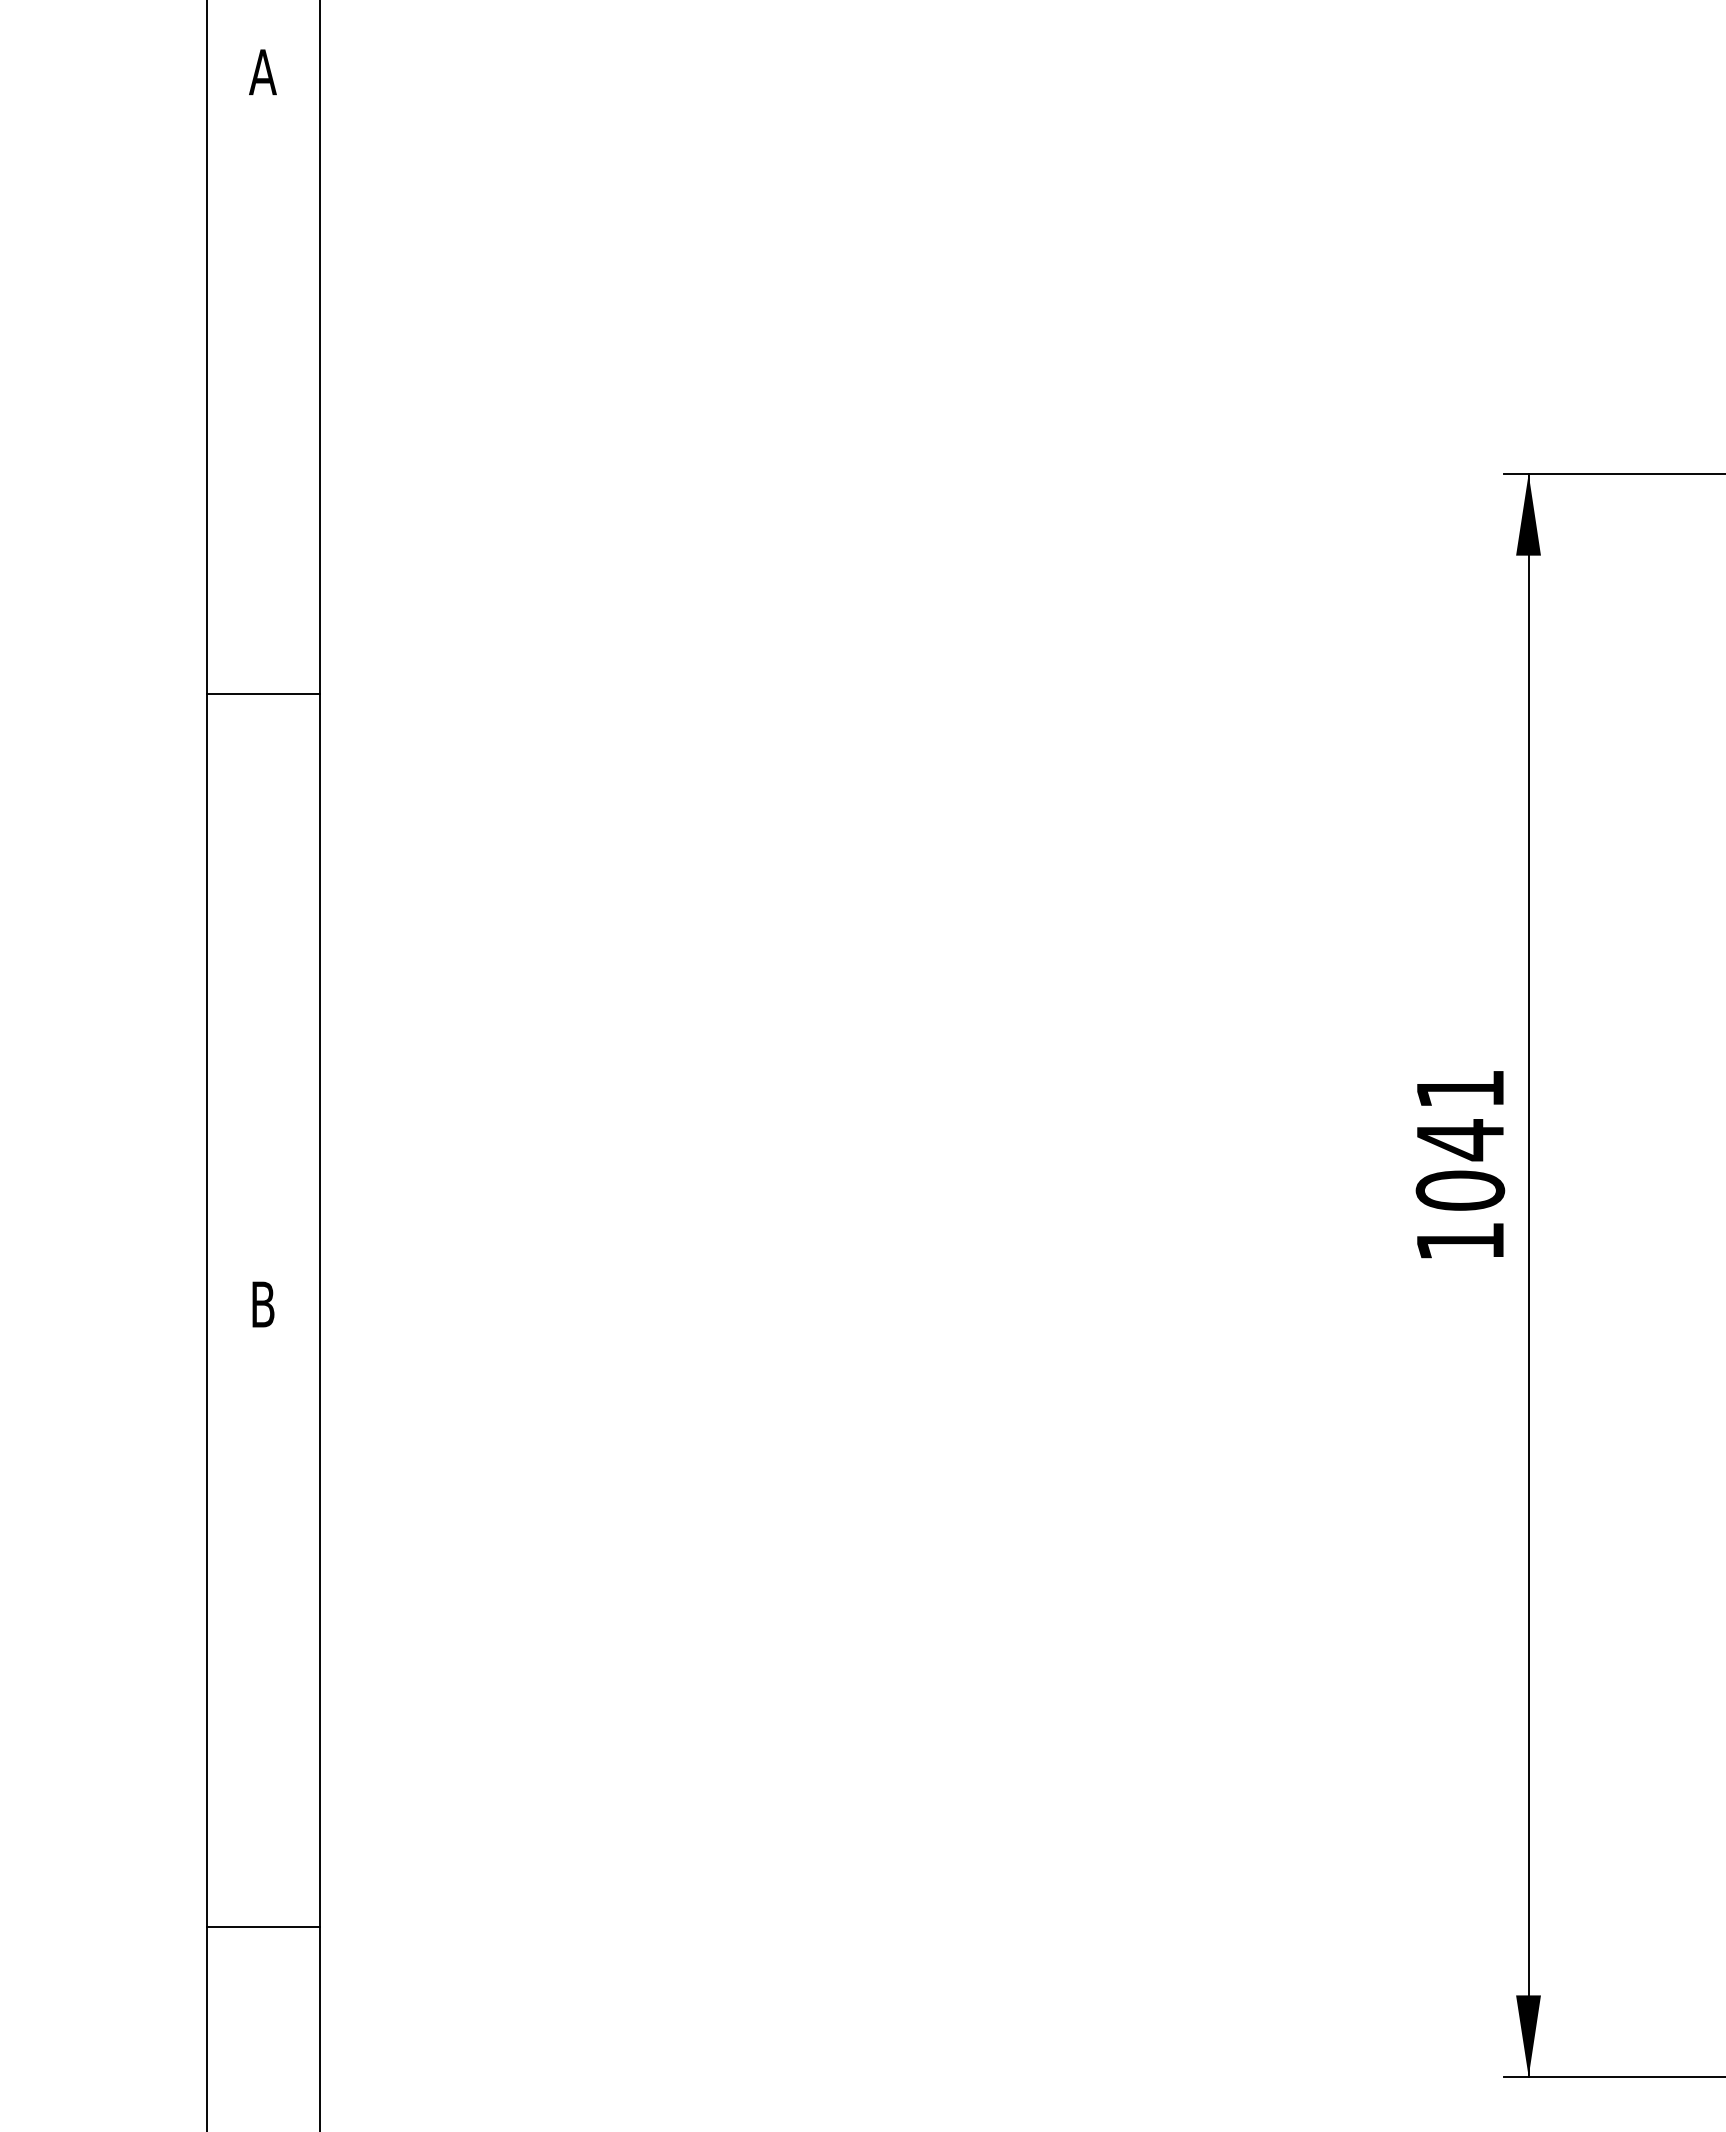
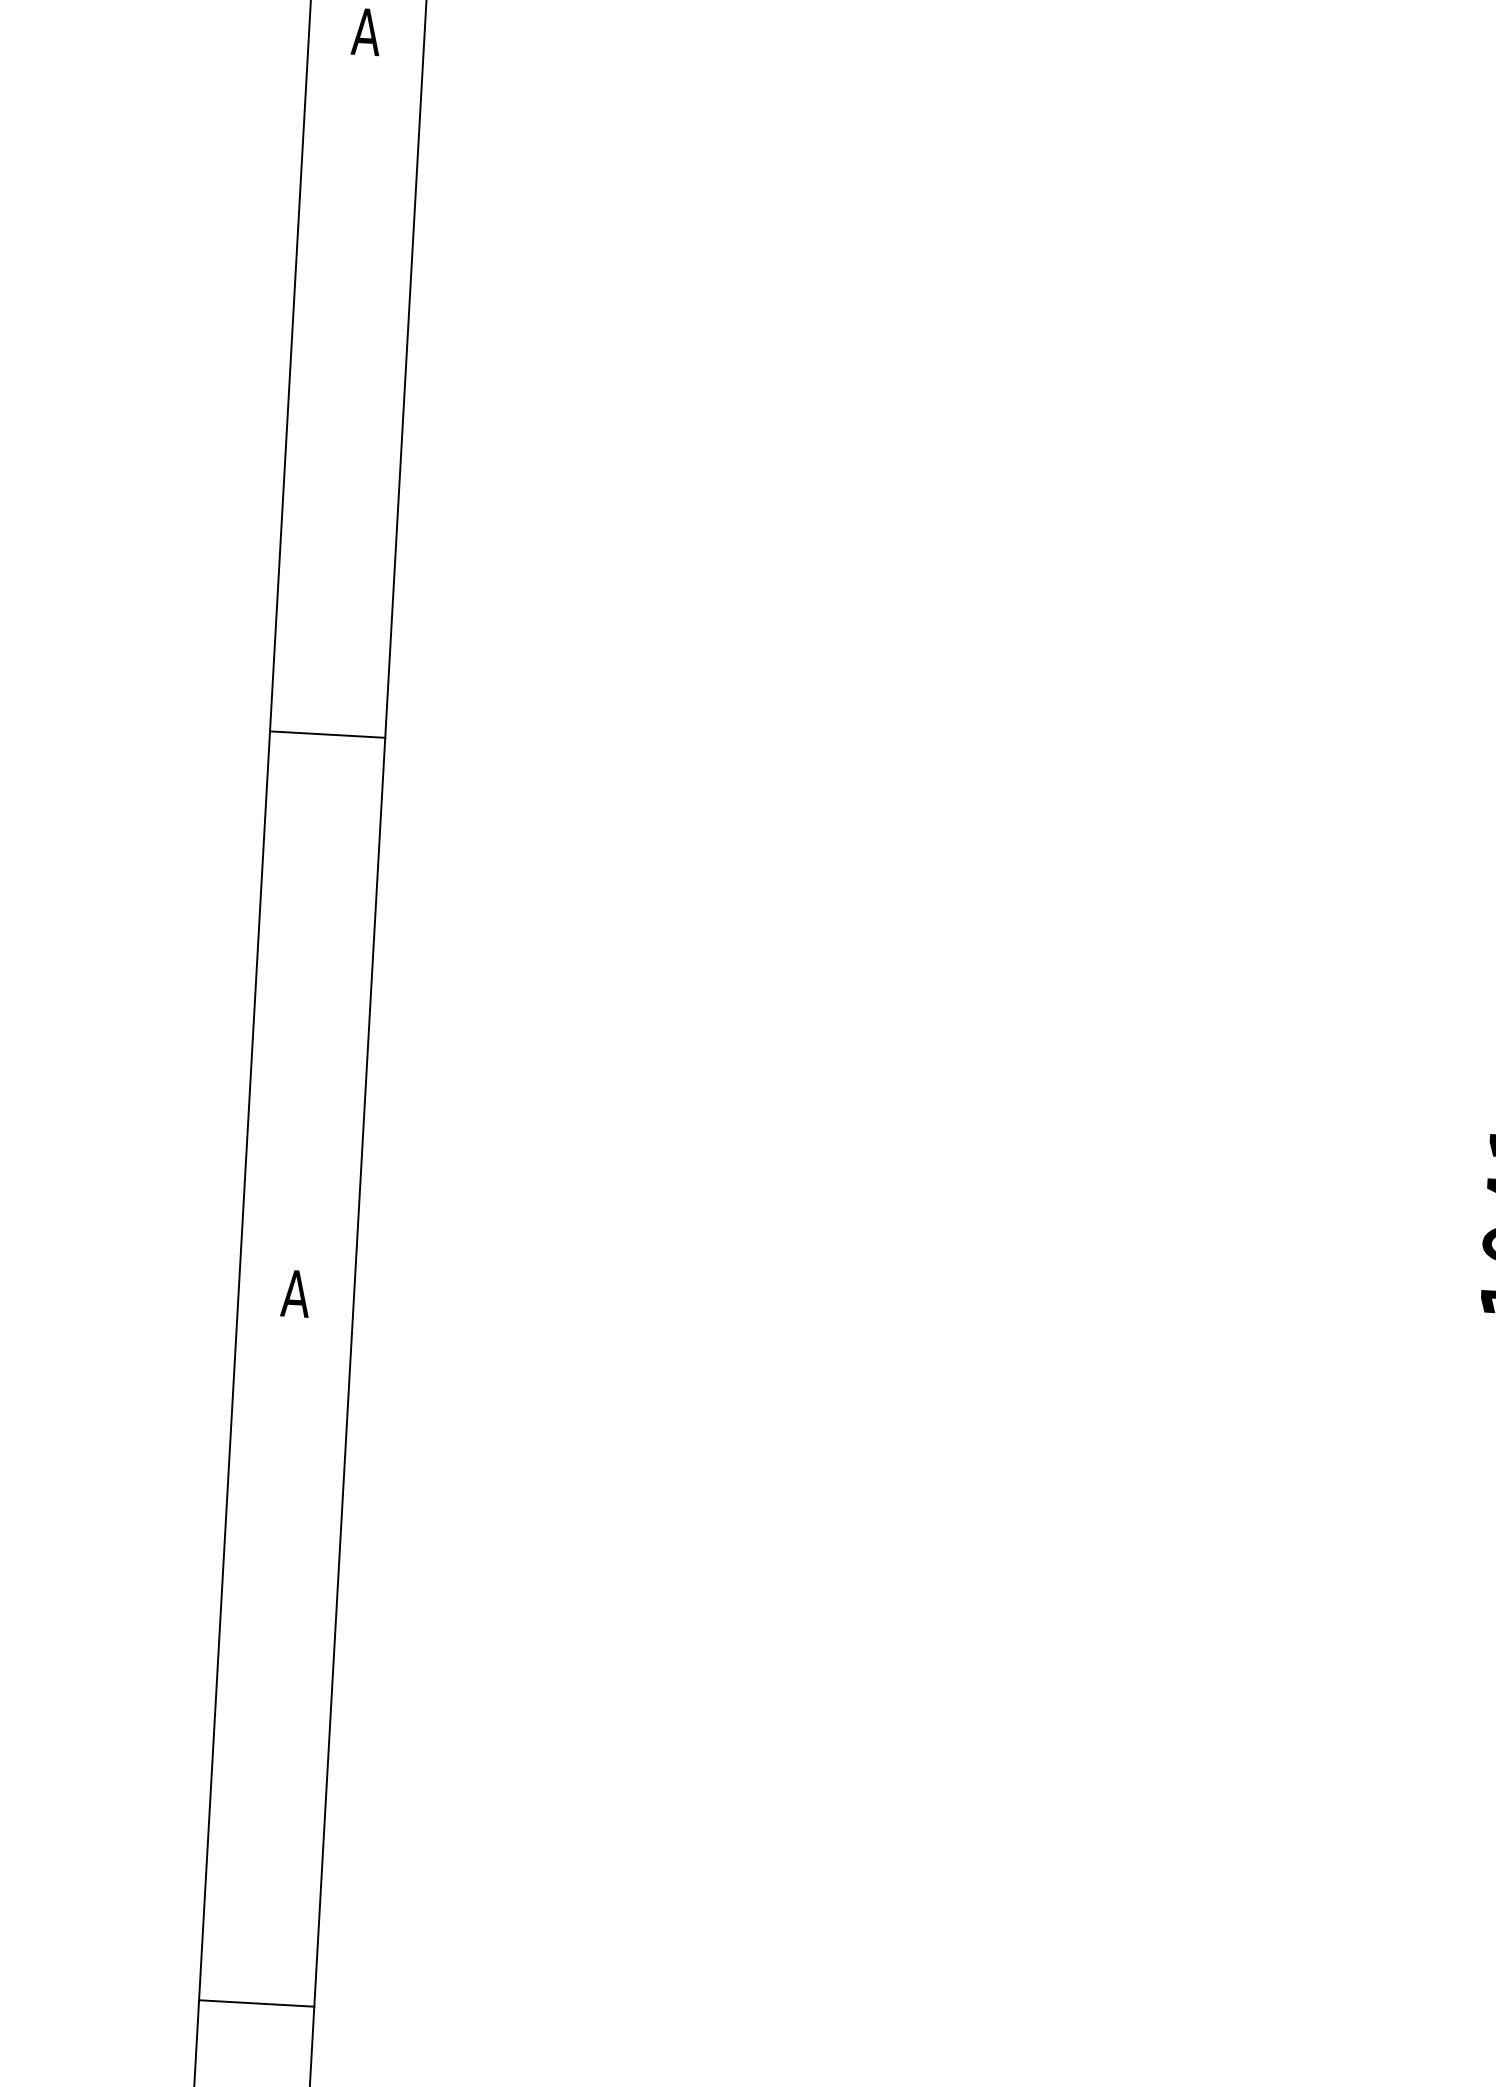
line: (263, 694) -> (327, 734), moved
text: (262, 1304) -> (295, 1293), B -> A
line: (263, 1926) -> (256, 2003), moved

